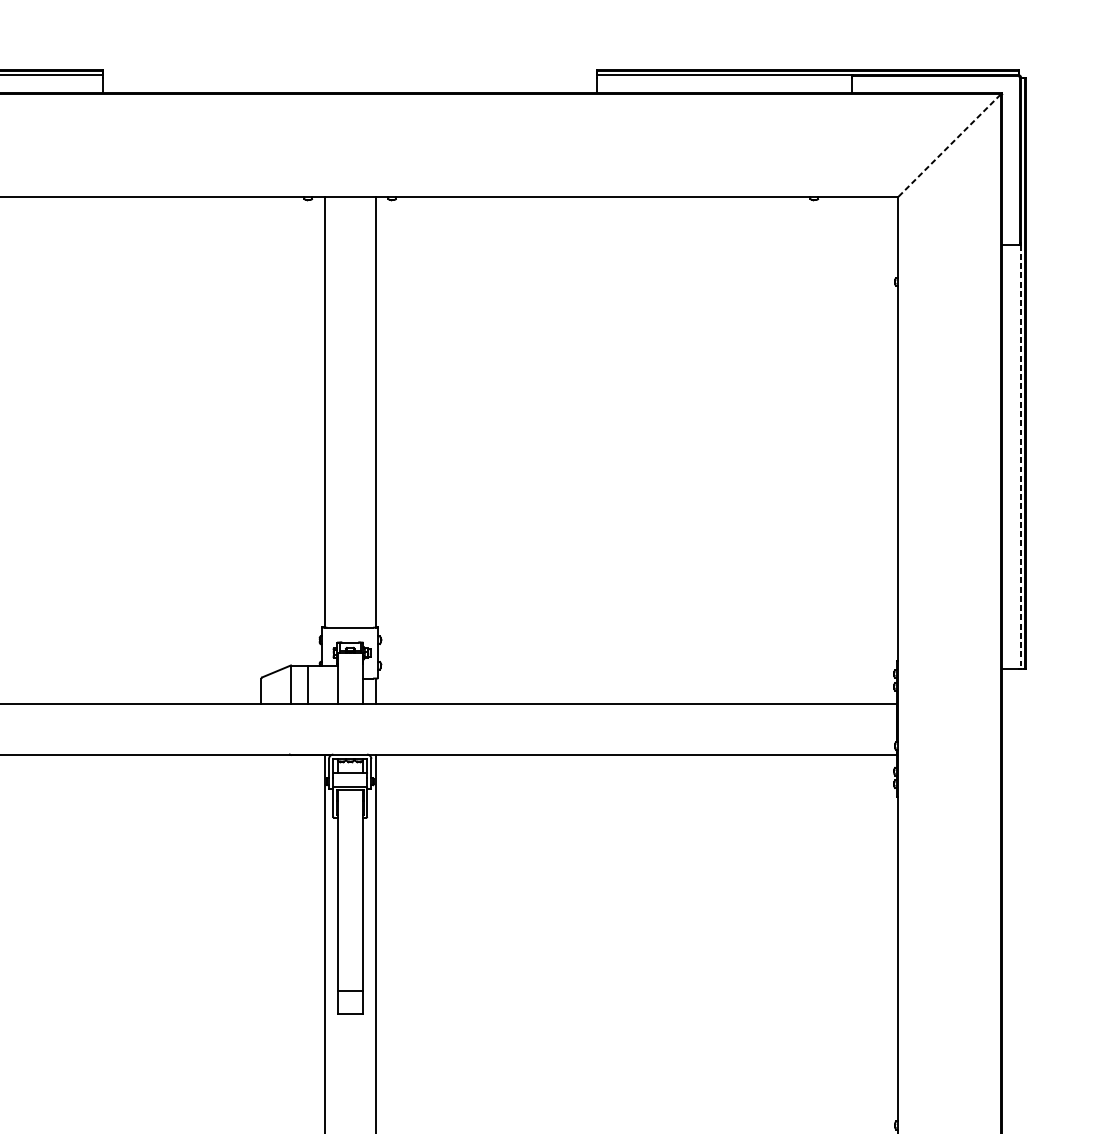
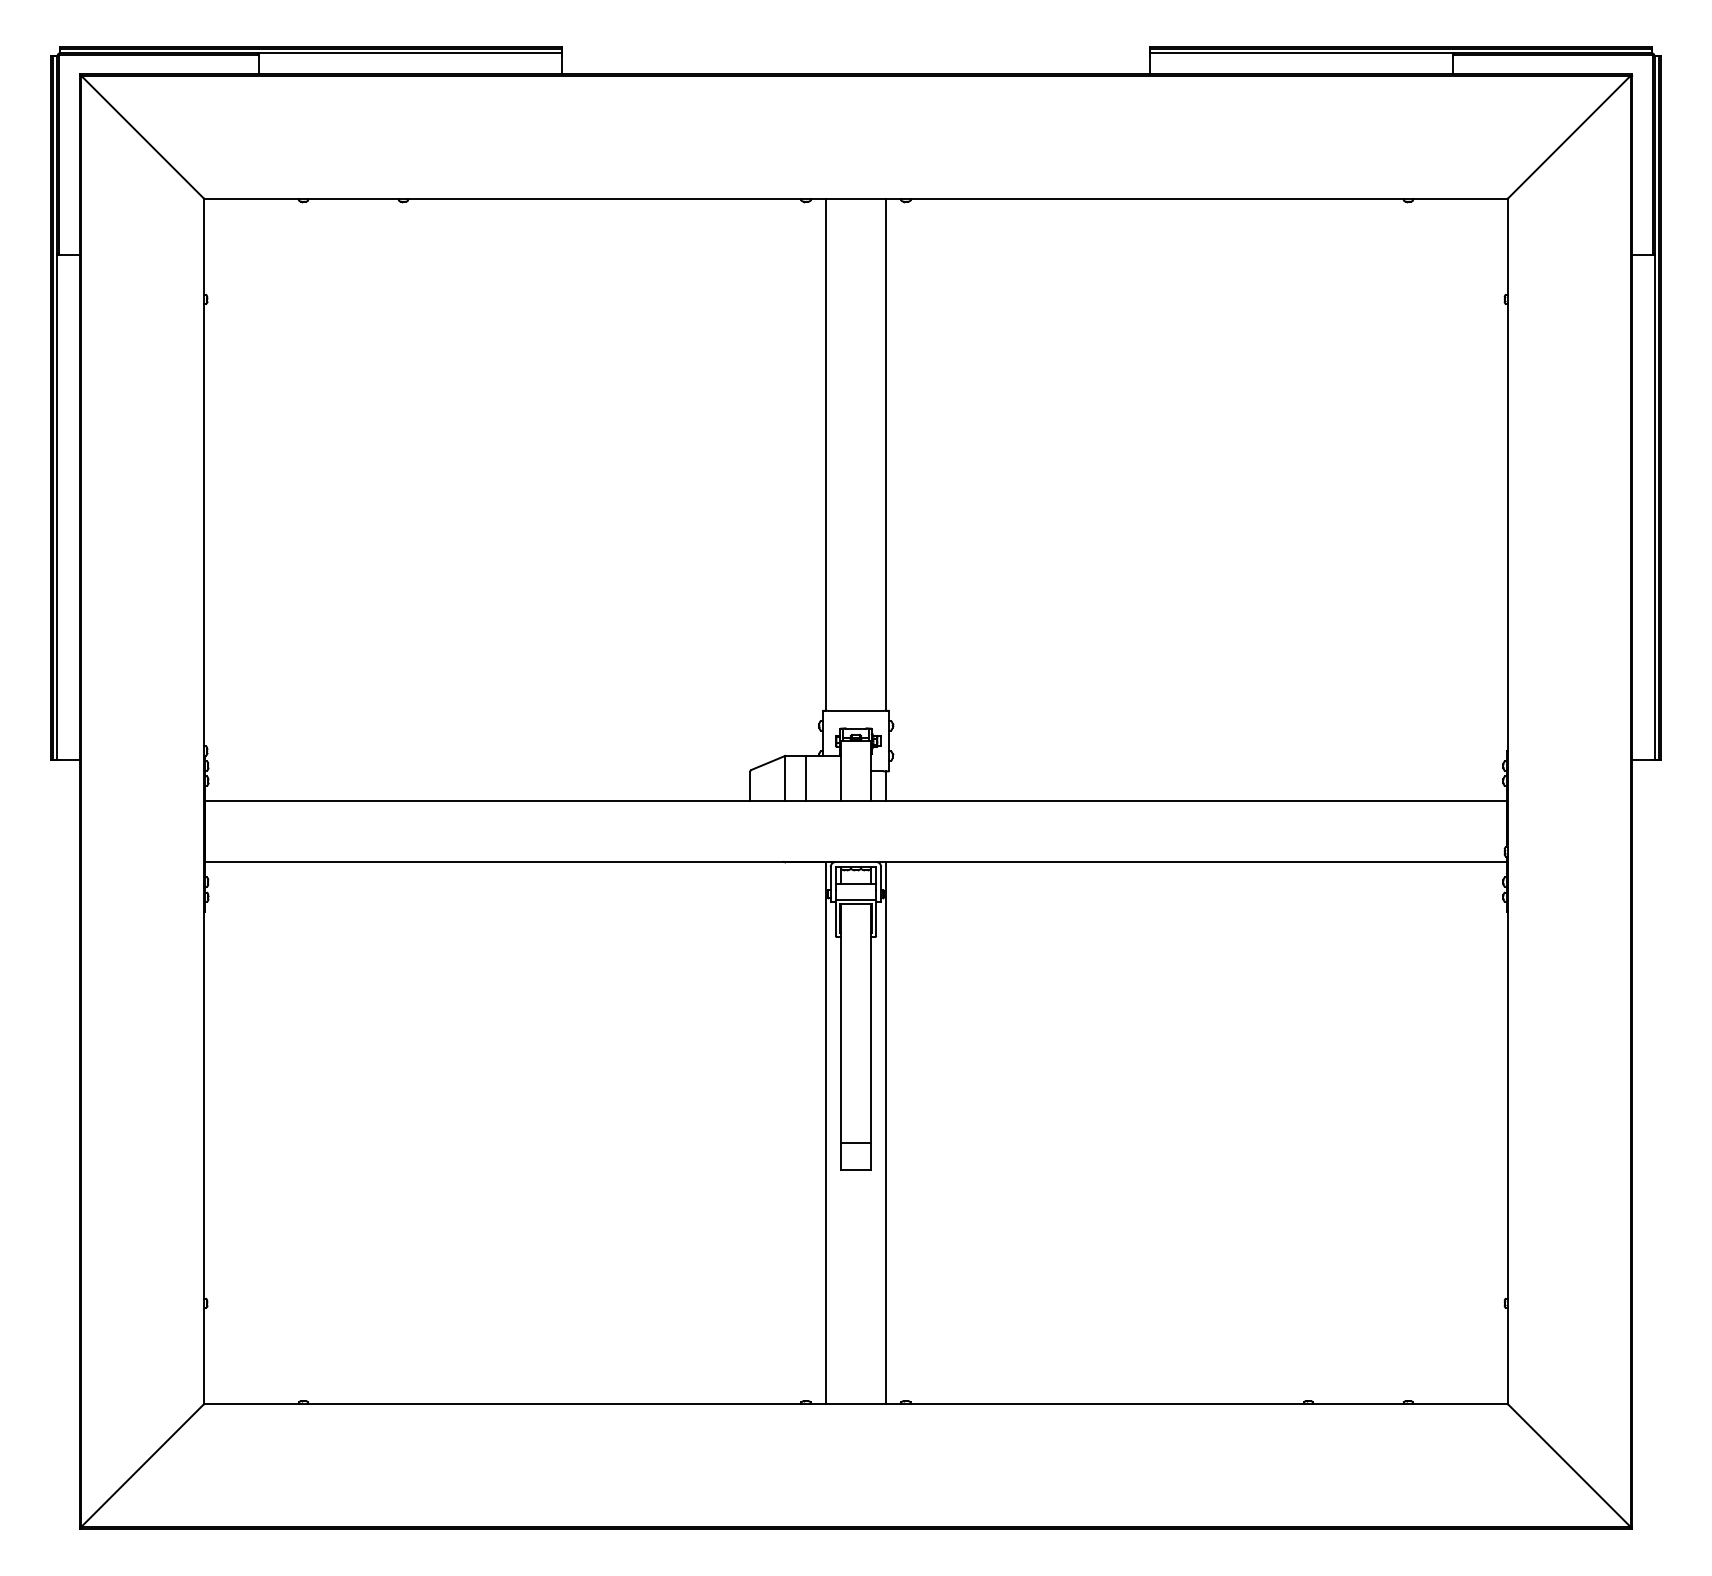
line: (949, 145) -> (1569, 137), dashed -> solid
line: (1021, 456) -> (1654, 507), dashed -> solid

